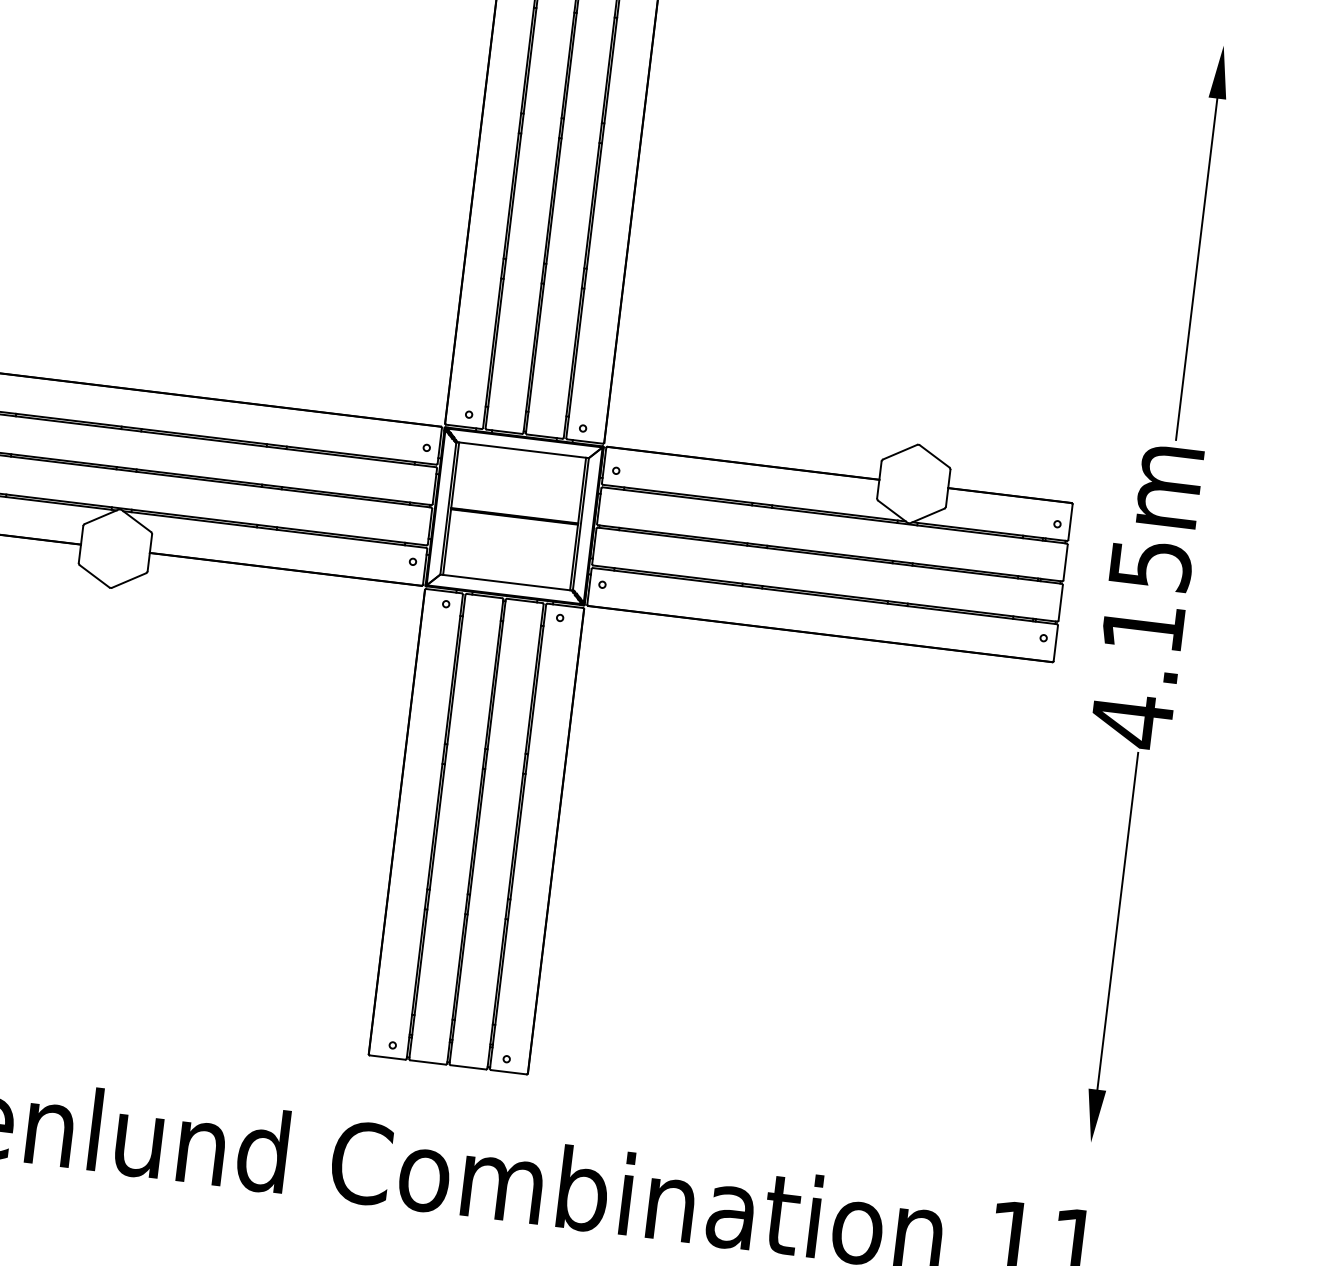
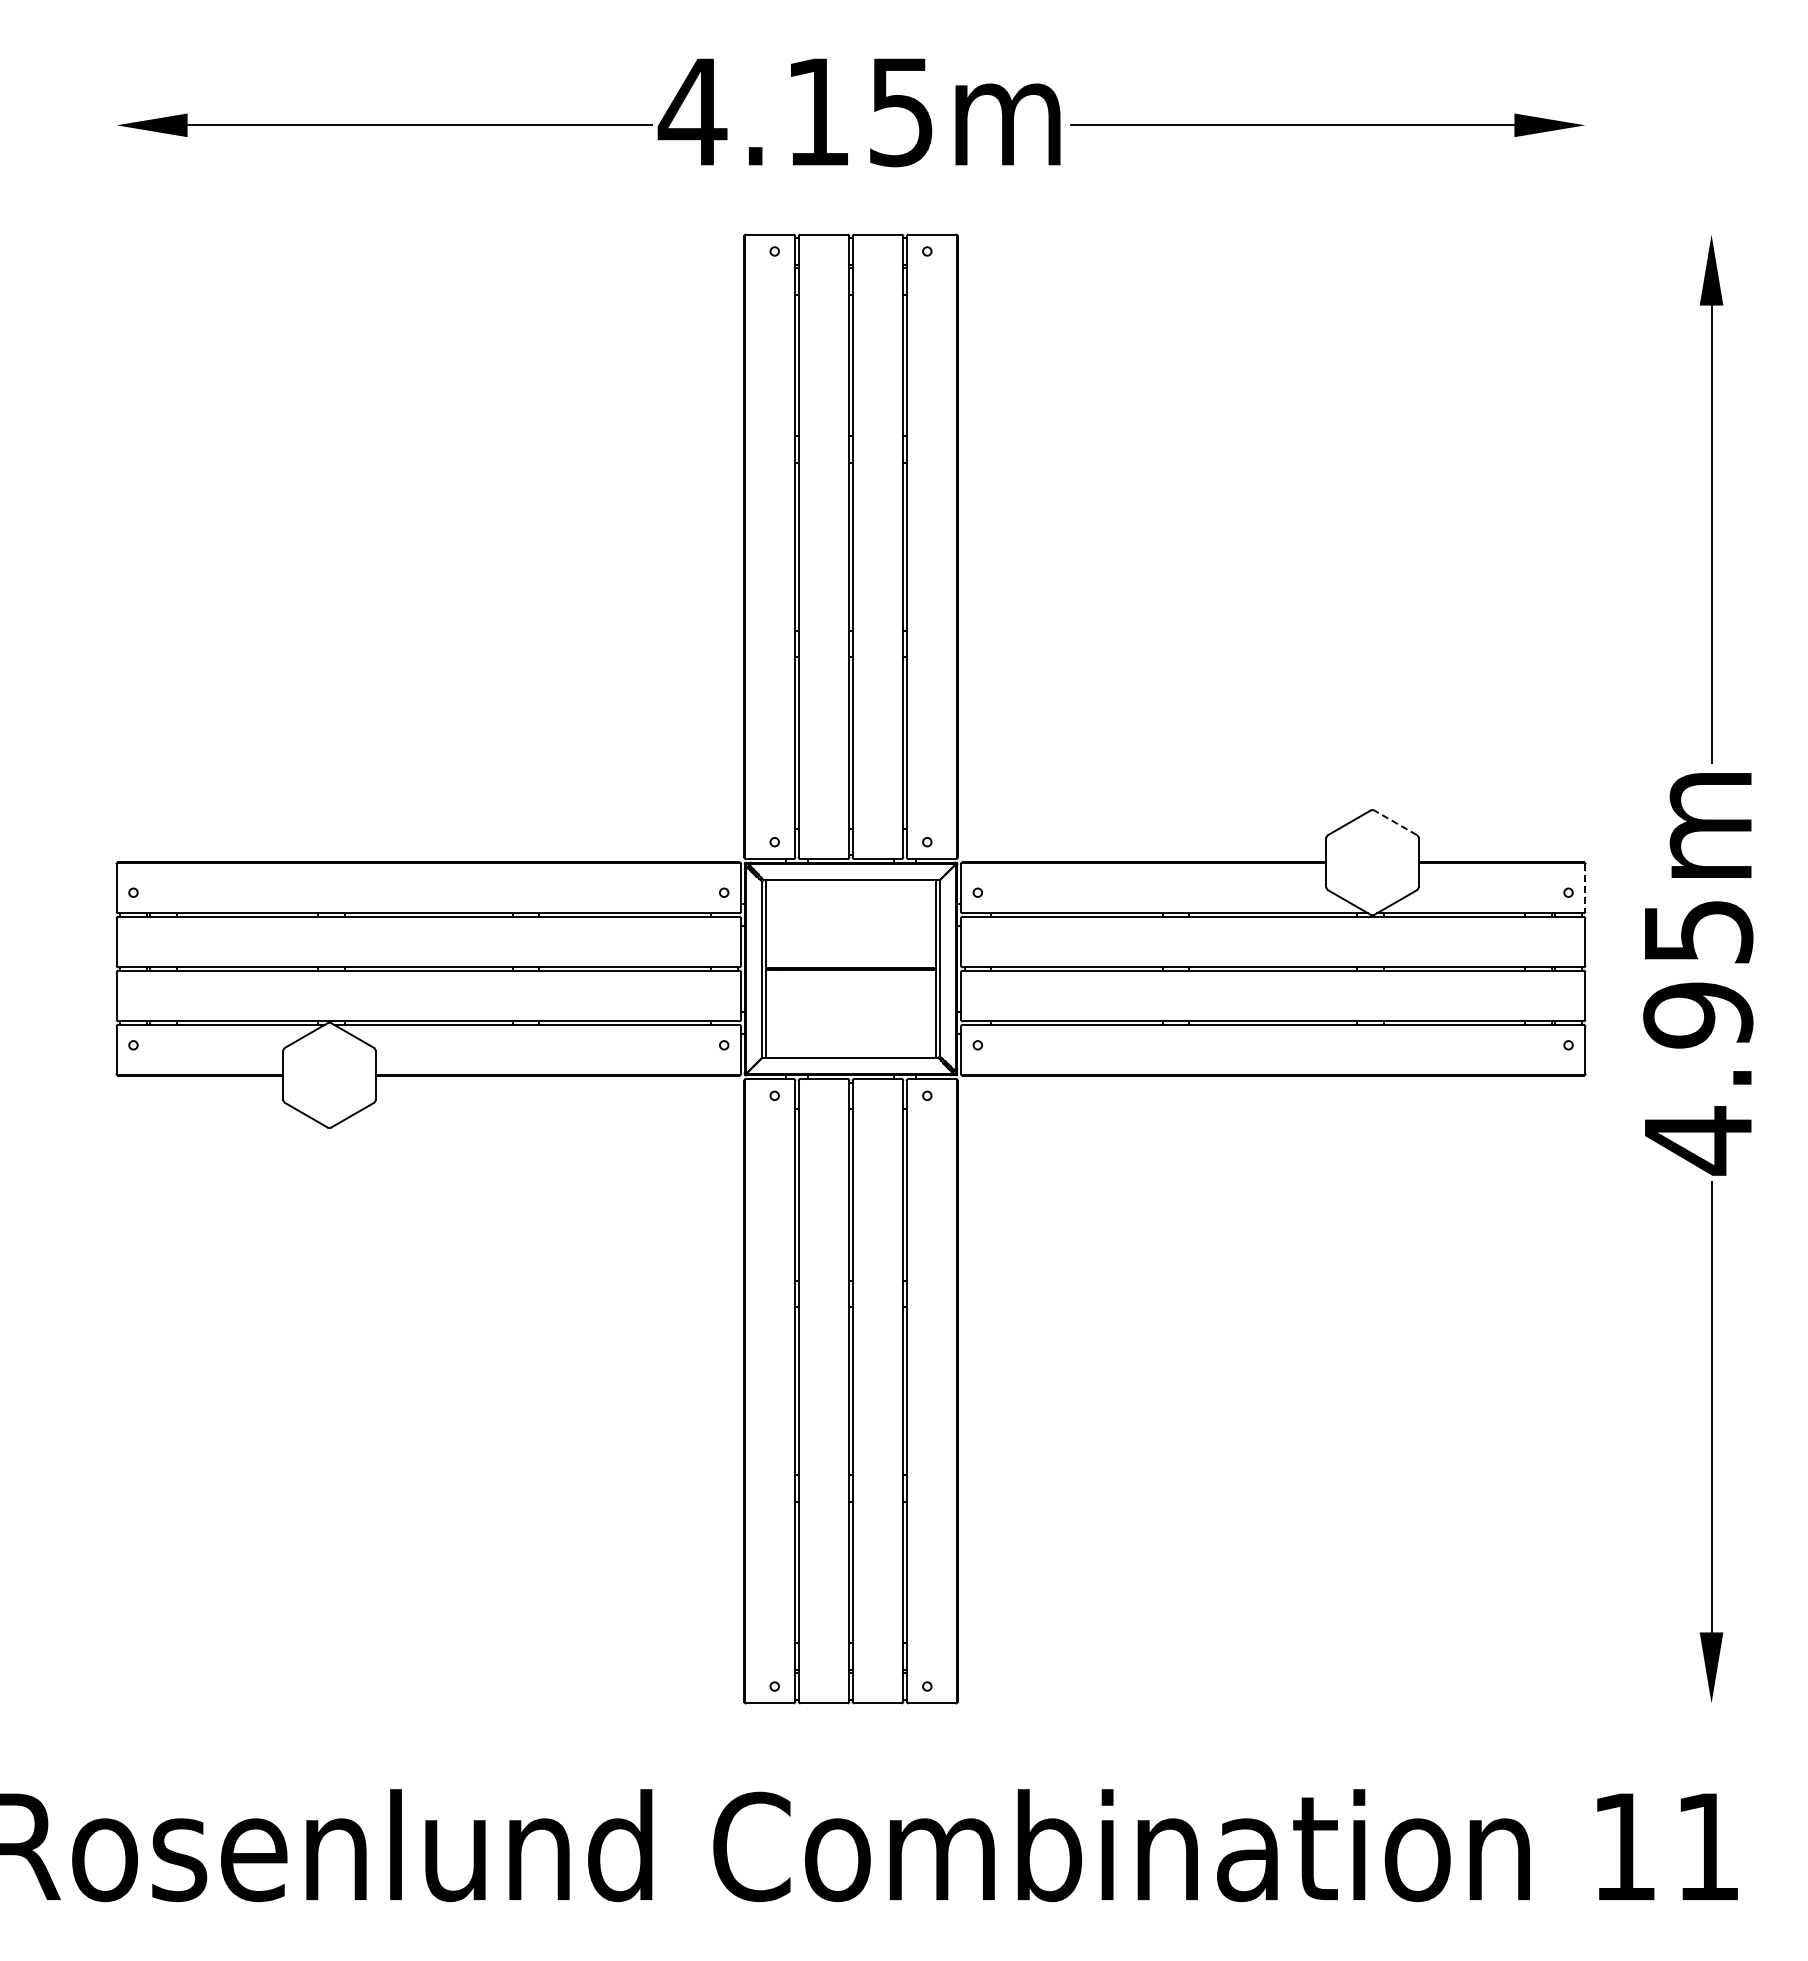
line: (934, 456) -> (1395, 822), solid -> dashed
line: (1070, 521) -> (1585, 887), solid -> dashed
text: (1143, 627) -> (1698, 1015), 4.15m -> 4.95m

